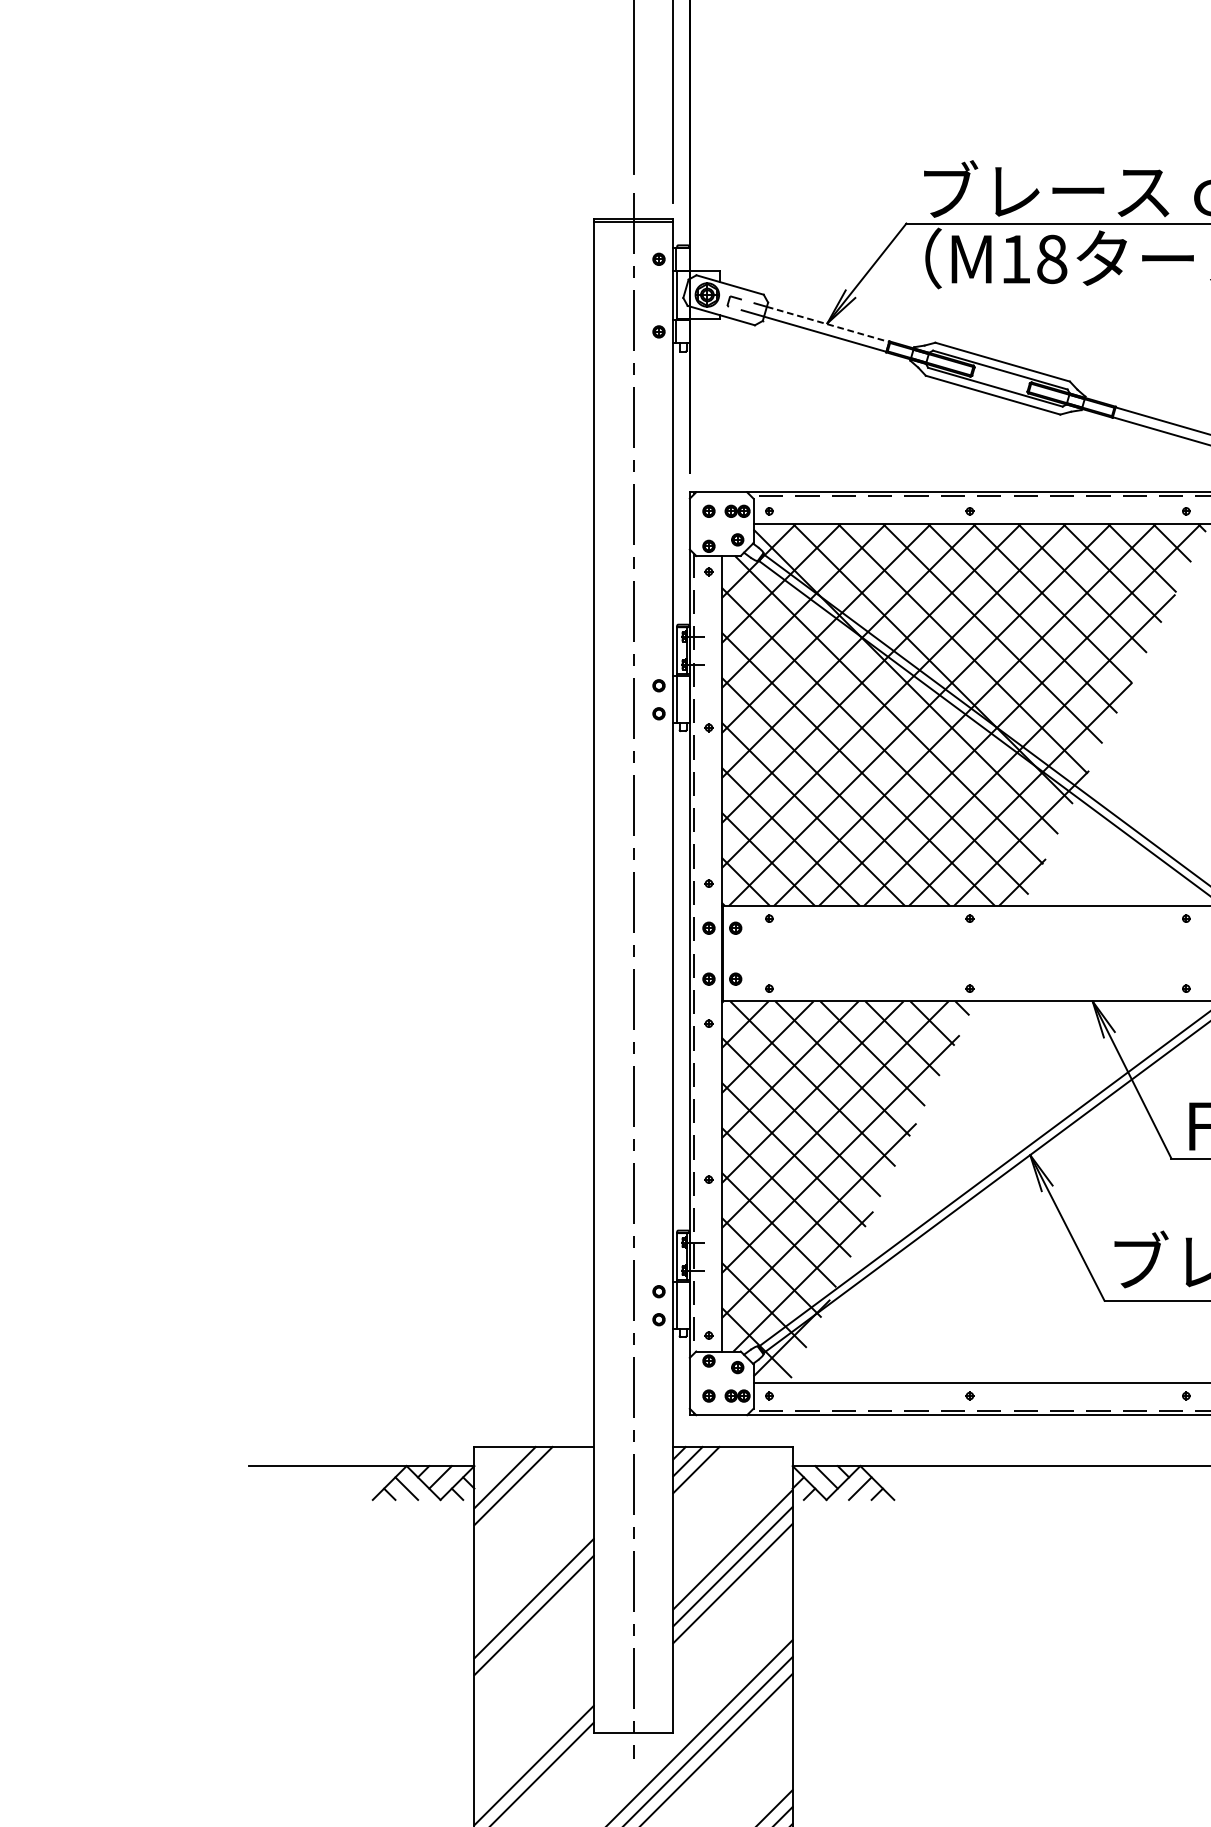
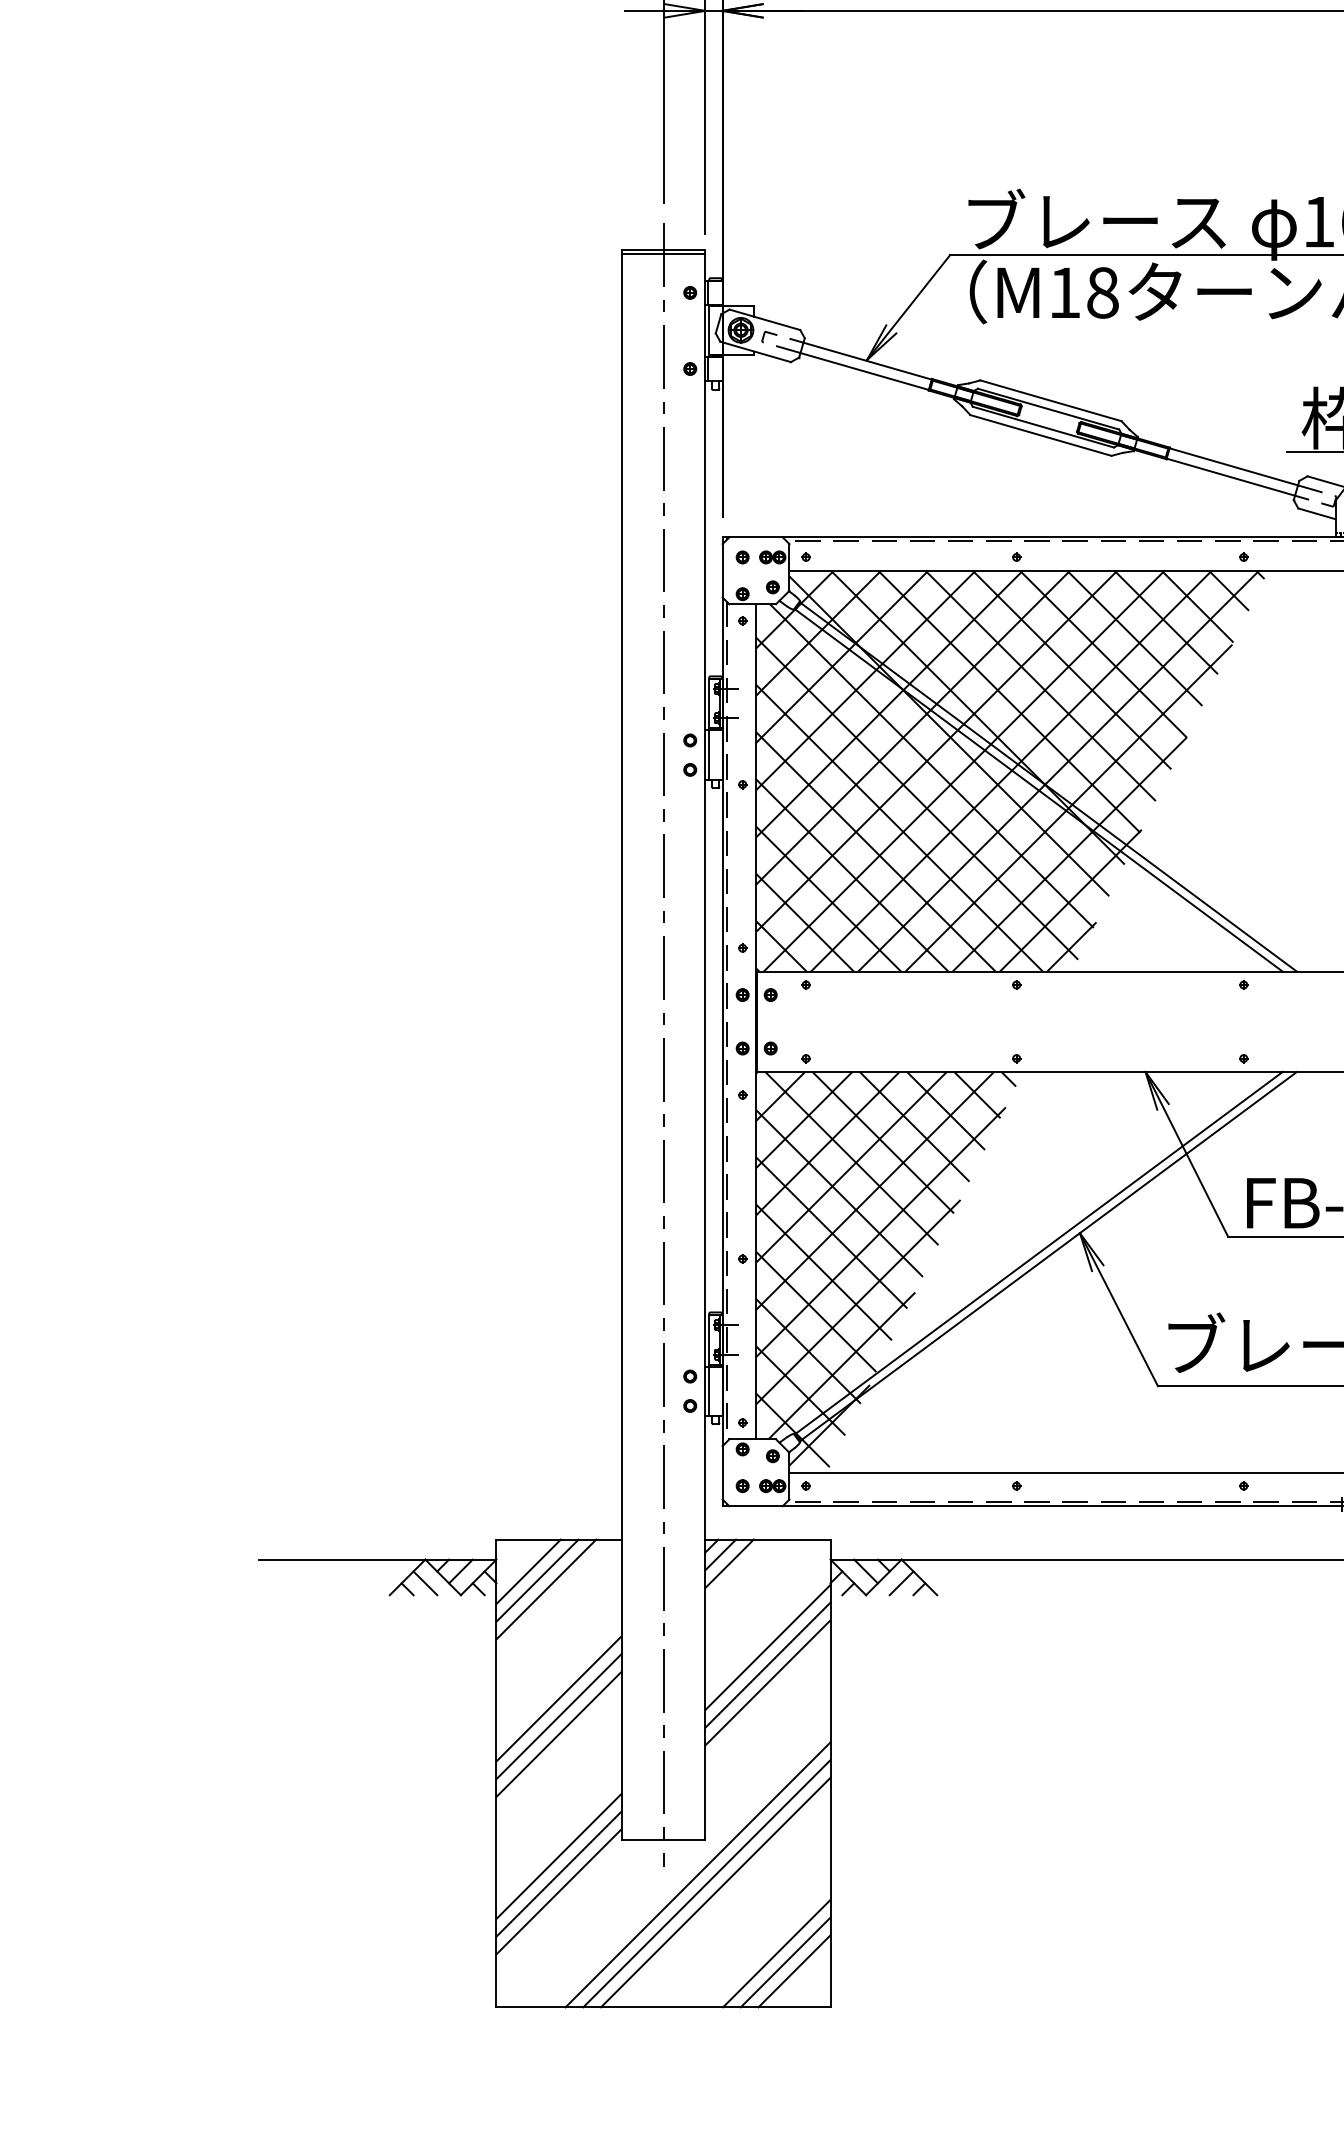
line: (827, 324) -> (867, 361), dashed -> solid
line: (522, 1494) -> (546, 1589), added
line: (533, 1631) -> (558, 1733), added
line: (533, 1747) -> (558, 1855), added

